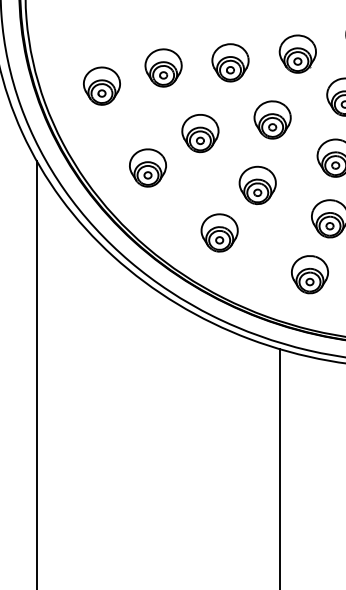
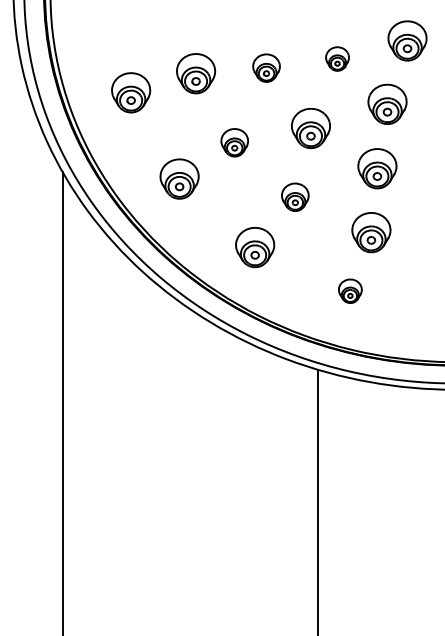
part: (297, 53) -> (337, 58), size x0.6
part: (230, 62) -> (266, 67), size x0.7
part: (200, 133) -> (234, 142), size x0.7
part: (257, 184) -> (295, 196), size x0.7
part: (310, 273) -> (350, 290), size x0.6

